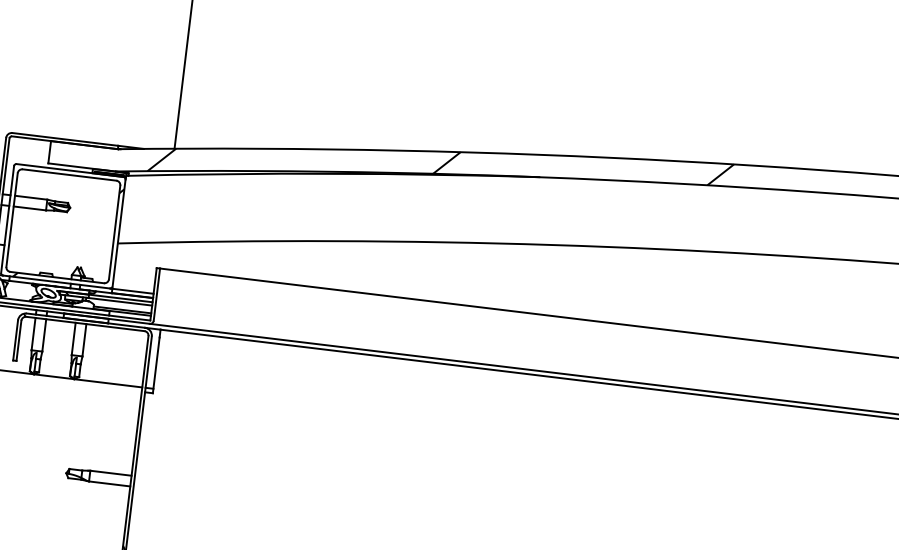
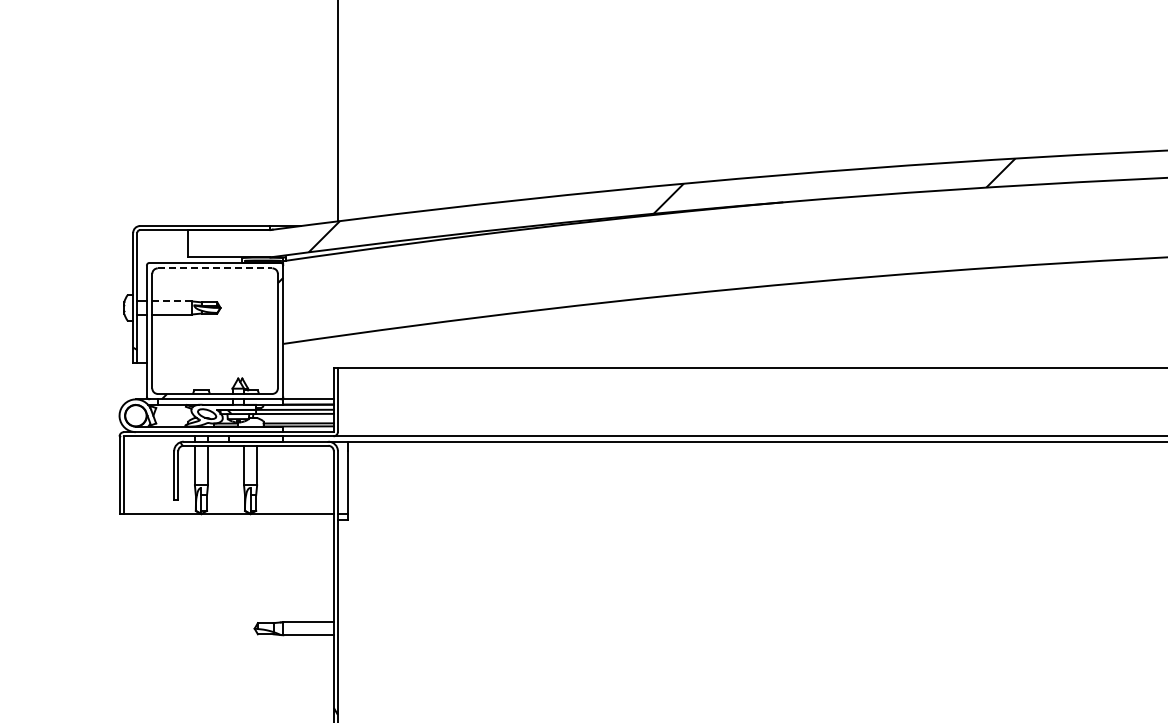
line: (69, 175) -> (215, 268), solid -> dashed
line: (31, 197) -> (172, 301), solid -> dashed

